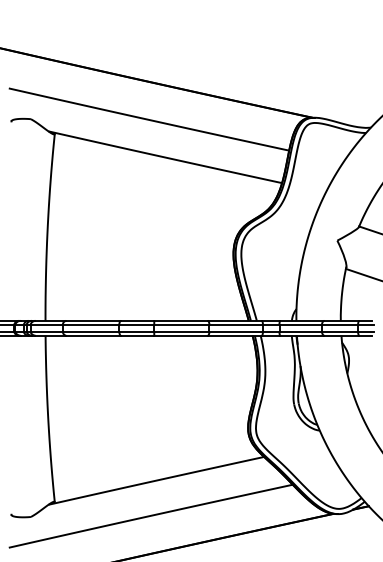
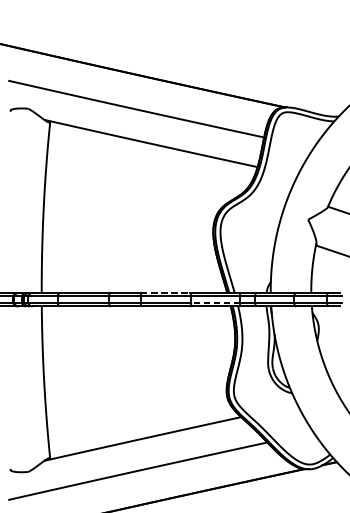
line: (181, 320) -> (165, 292), solid -> dashed
line: (236, 331) -> (216, 302), solid -> dashed

